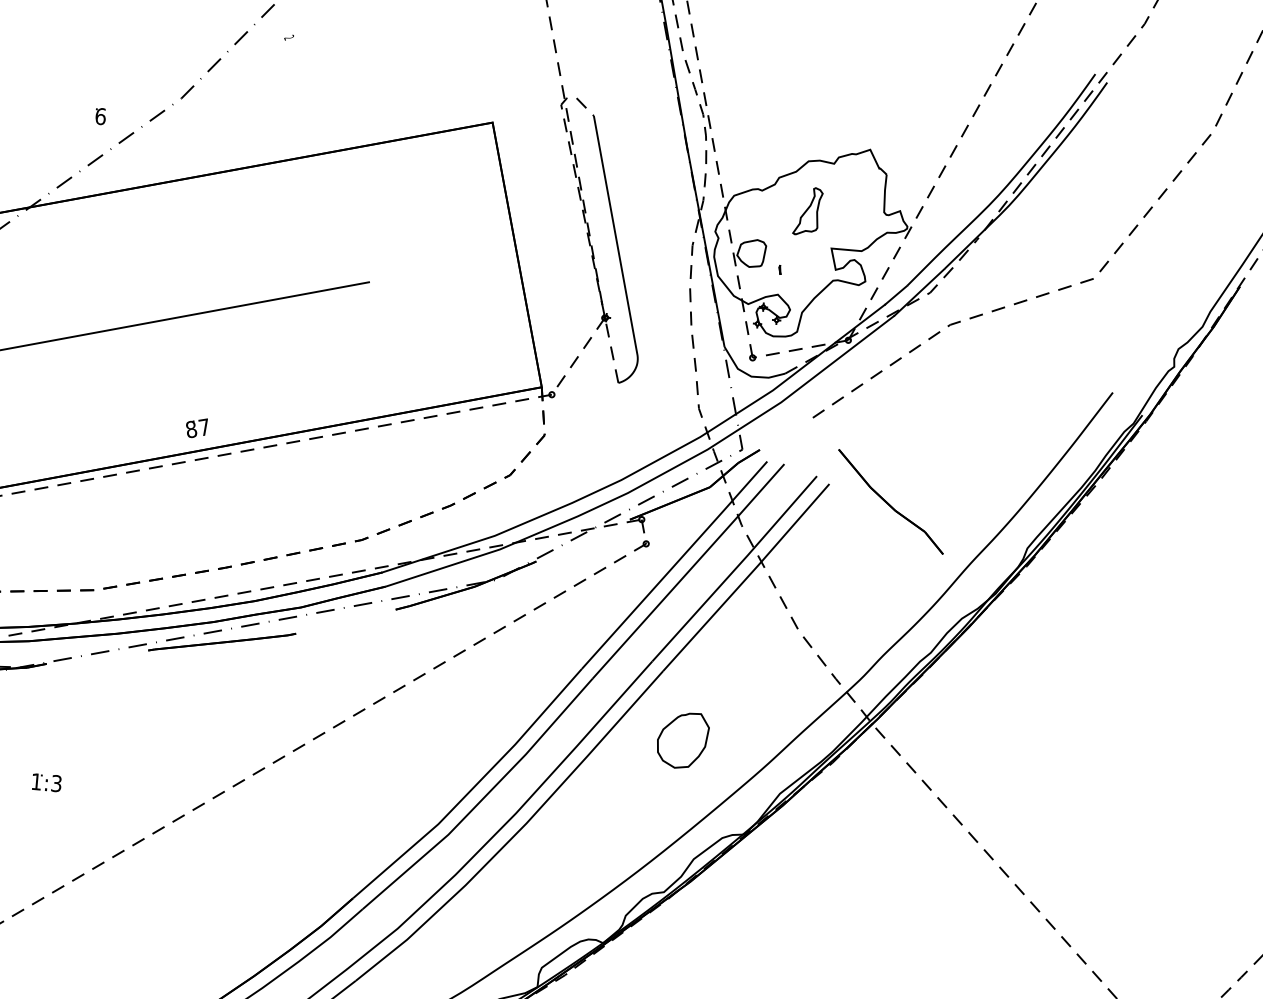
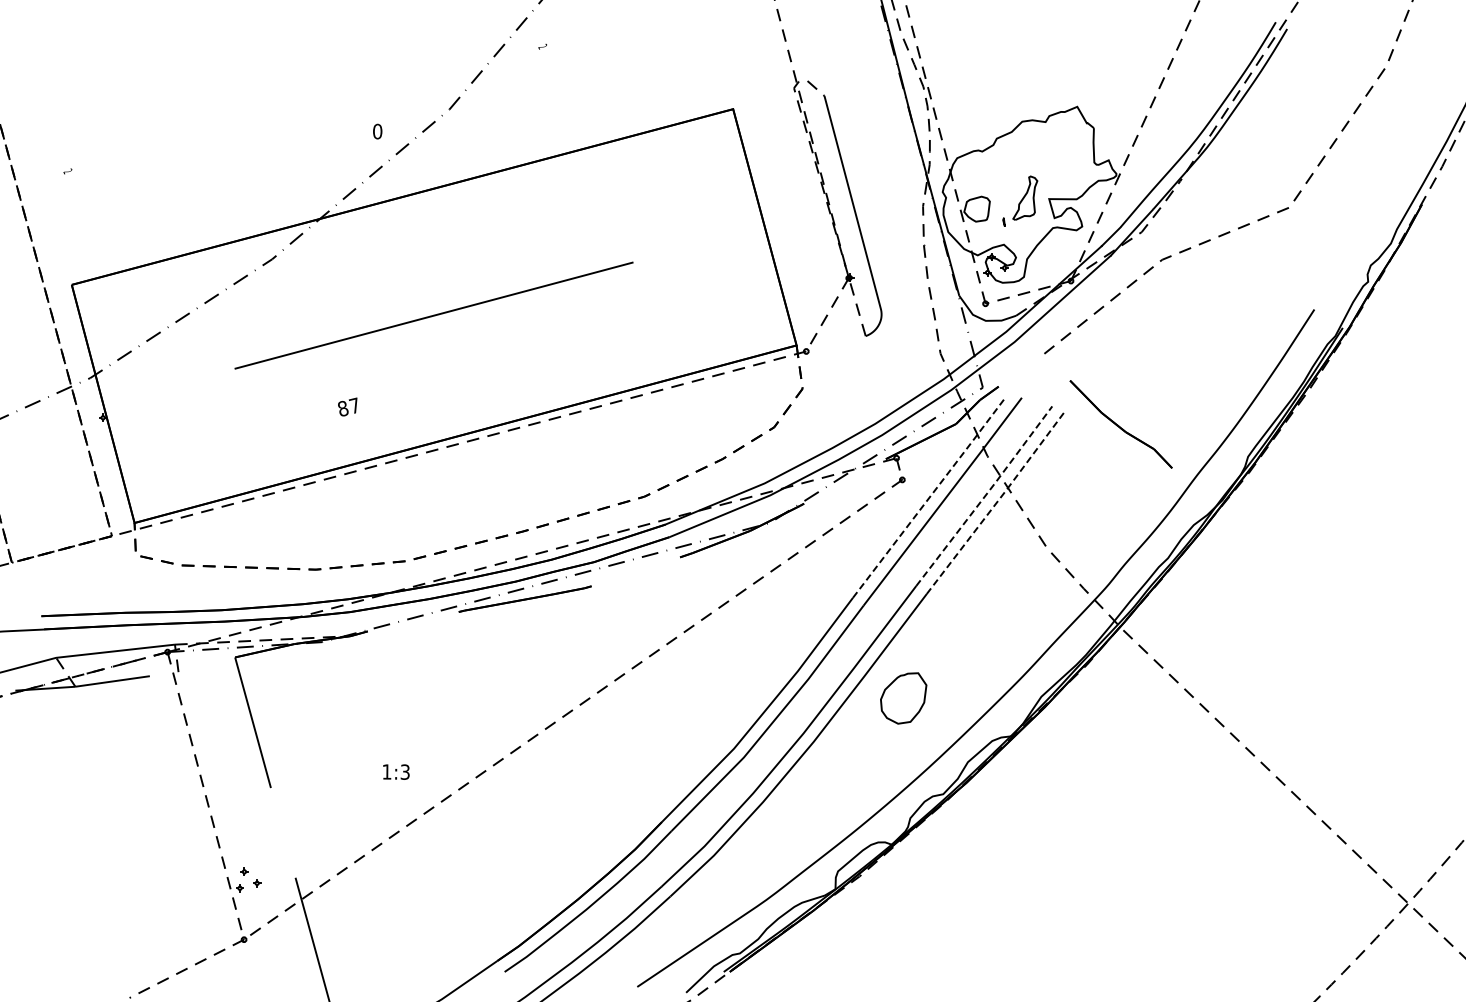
text: (100, 116) -> (377, 131), 6 -> 0
part: (808, 210) -> (1025, 197), moved
part: (196, 427) -> (347, 406), moved
line: (675, 564) -> (930, 496), solid -> dashed
line: (736, 568) -> (985, 495), solid -> dashed
line: (747, 576) -> (996, 502), solid -> dashed
part: (682, 740) -> (903, 698), moved
part: (47, 782) -> (396, 771), moved

